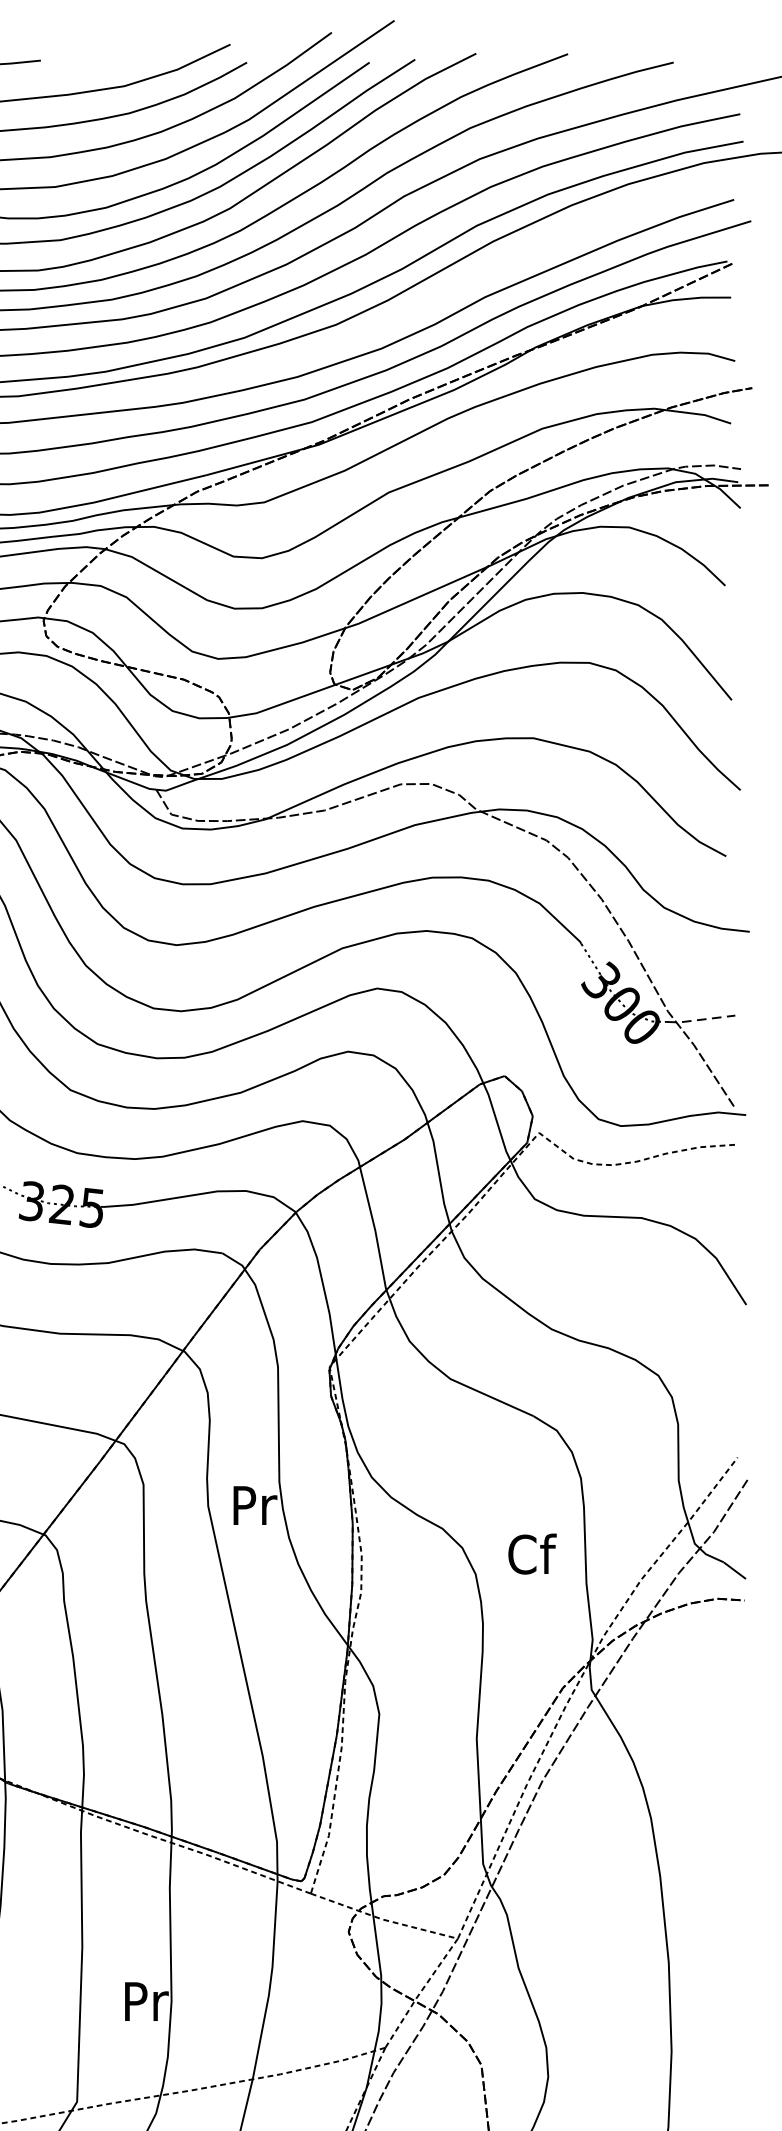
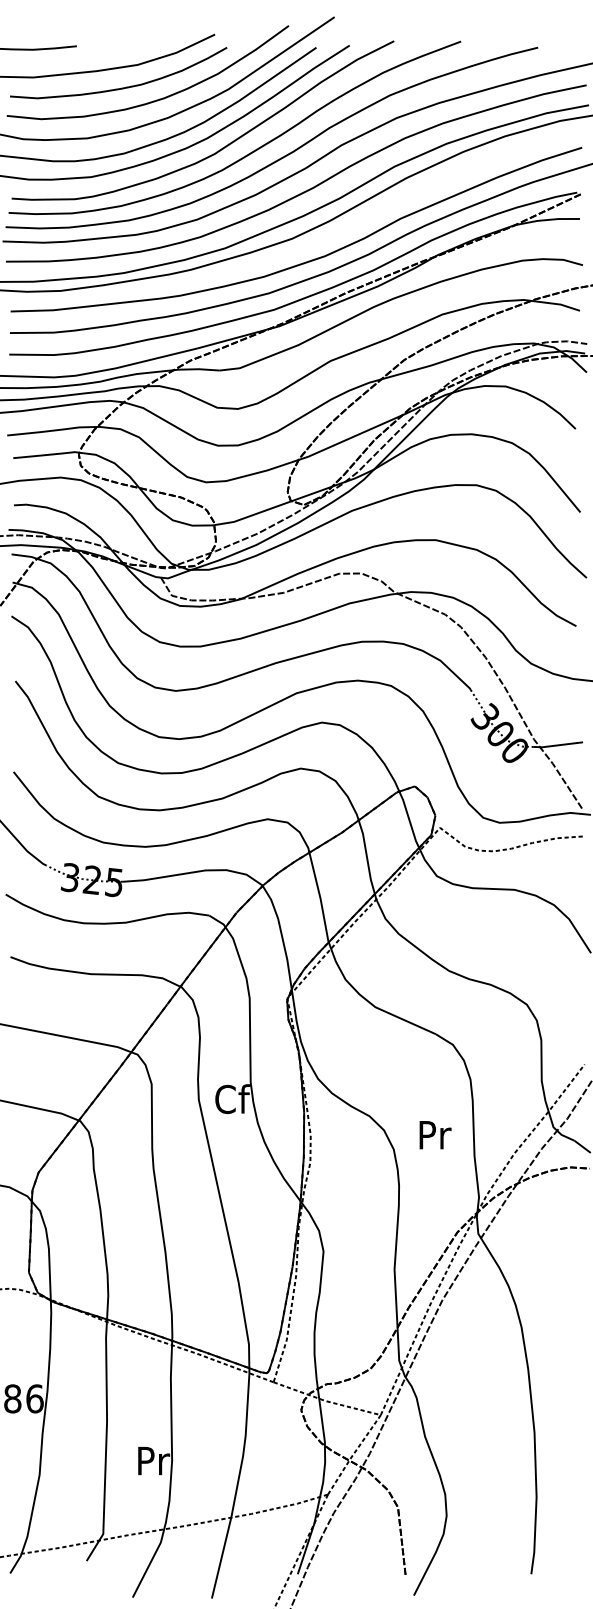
line: (700, 1019) -> (557, 745), dashed -> solid
text: (254, 1505) -> (232, 1099), Pr -> Cf
text: (531, 1553) -> (434, 1134), Cf -> Pr

